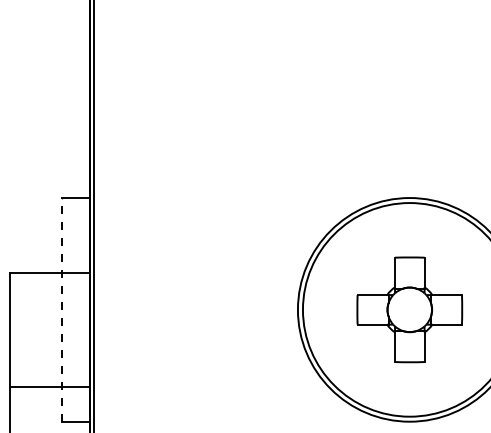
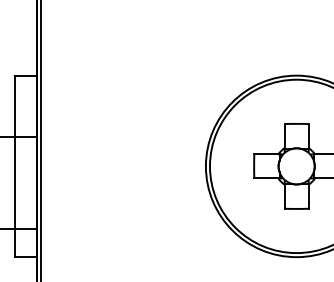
line: (62, 309) -> (14, 166), dashed -> solid

